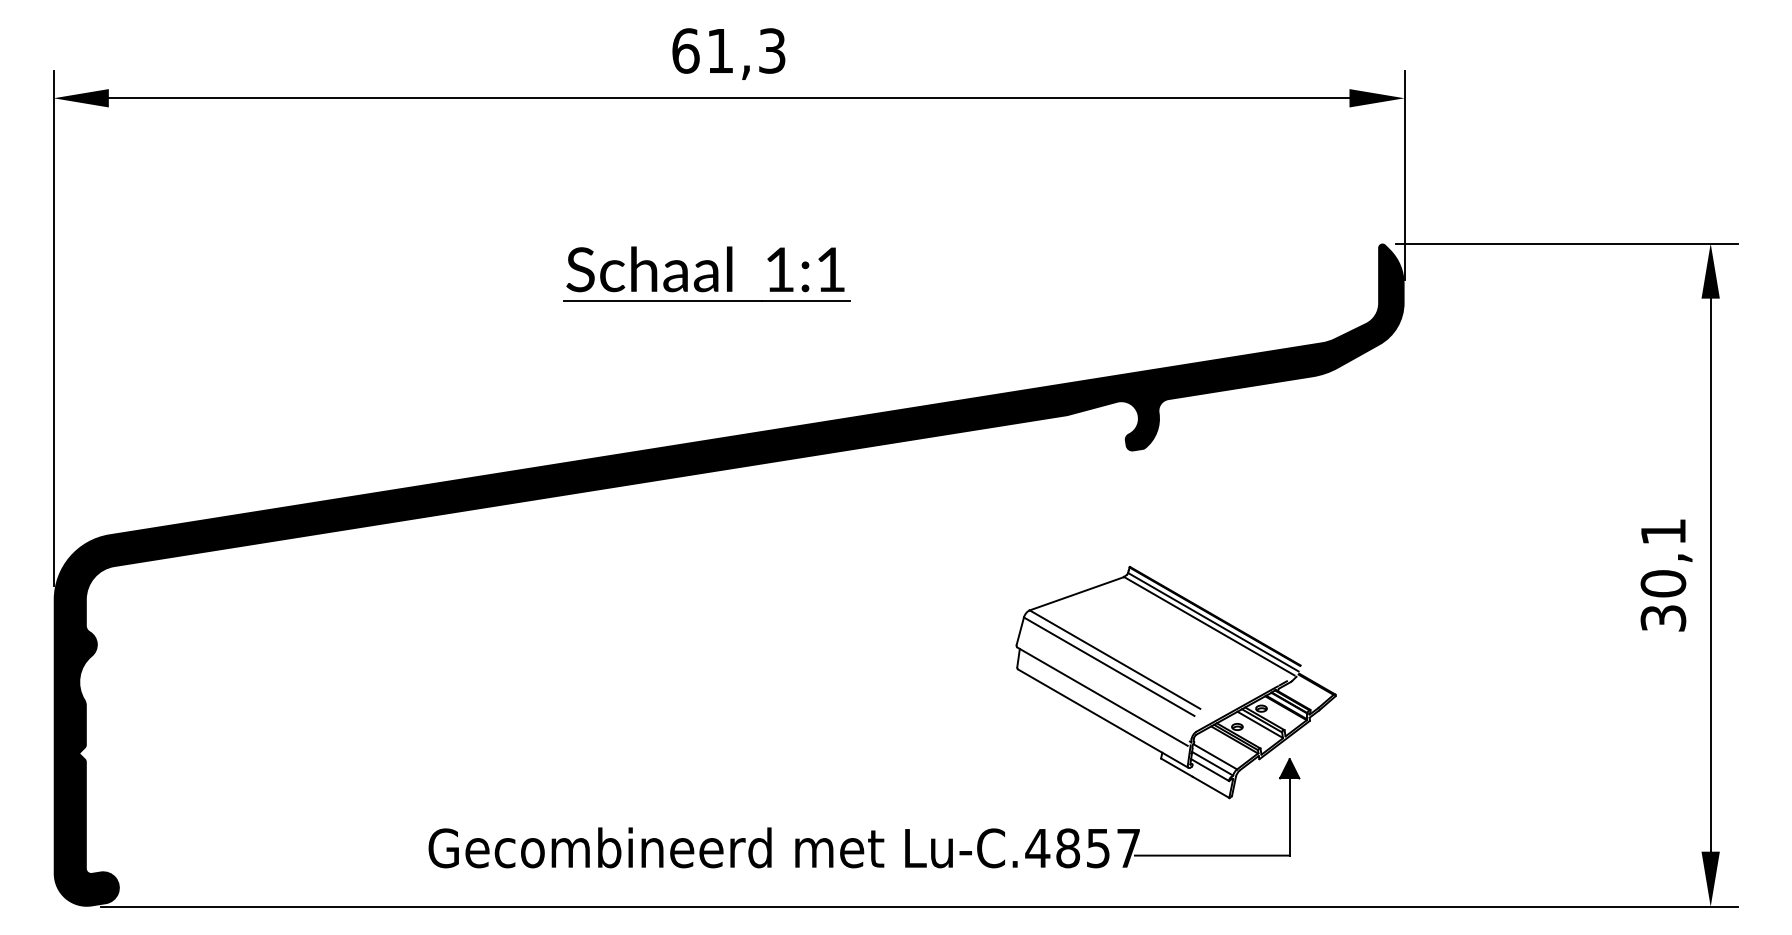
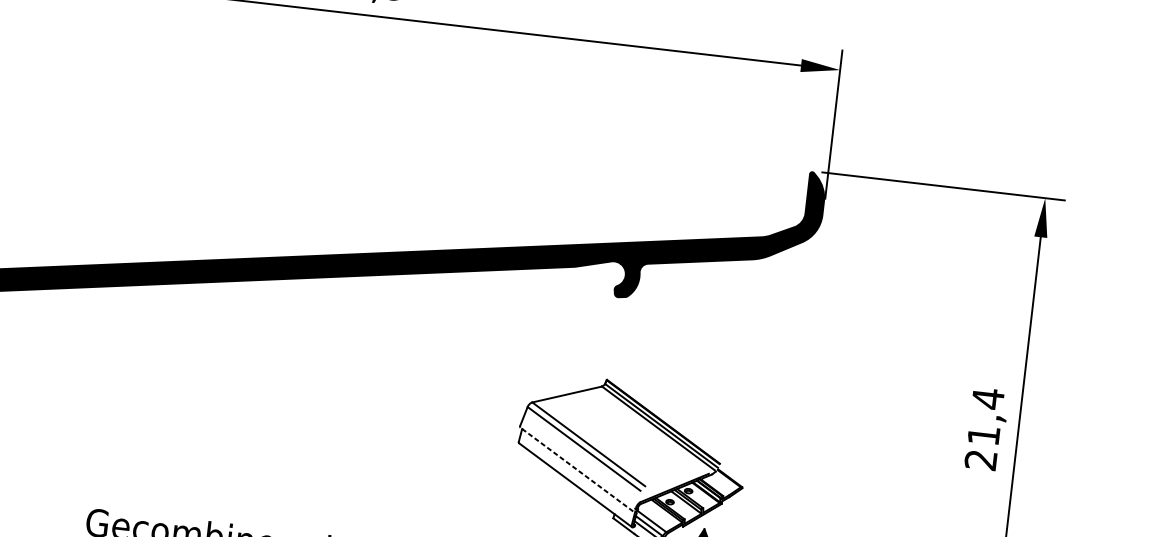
part: (706, 273) -> (330, 137), removed
text: (1663, 574) -> (984, 428), 30,1 -> 21,4
line: (1102, 696) -> (576, 469), solid -> dashed

